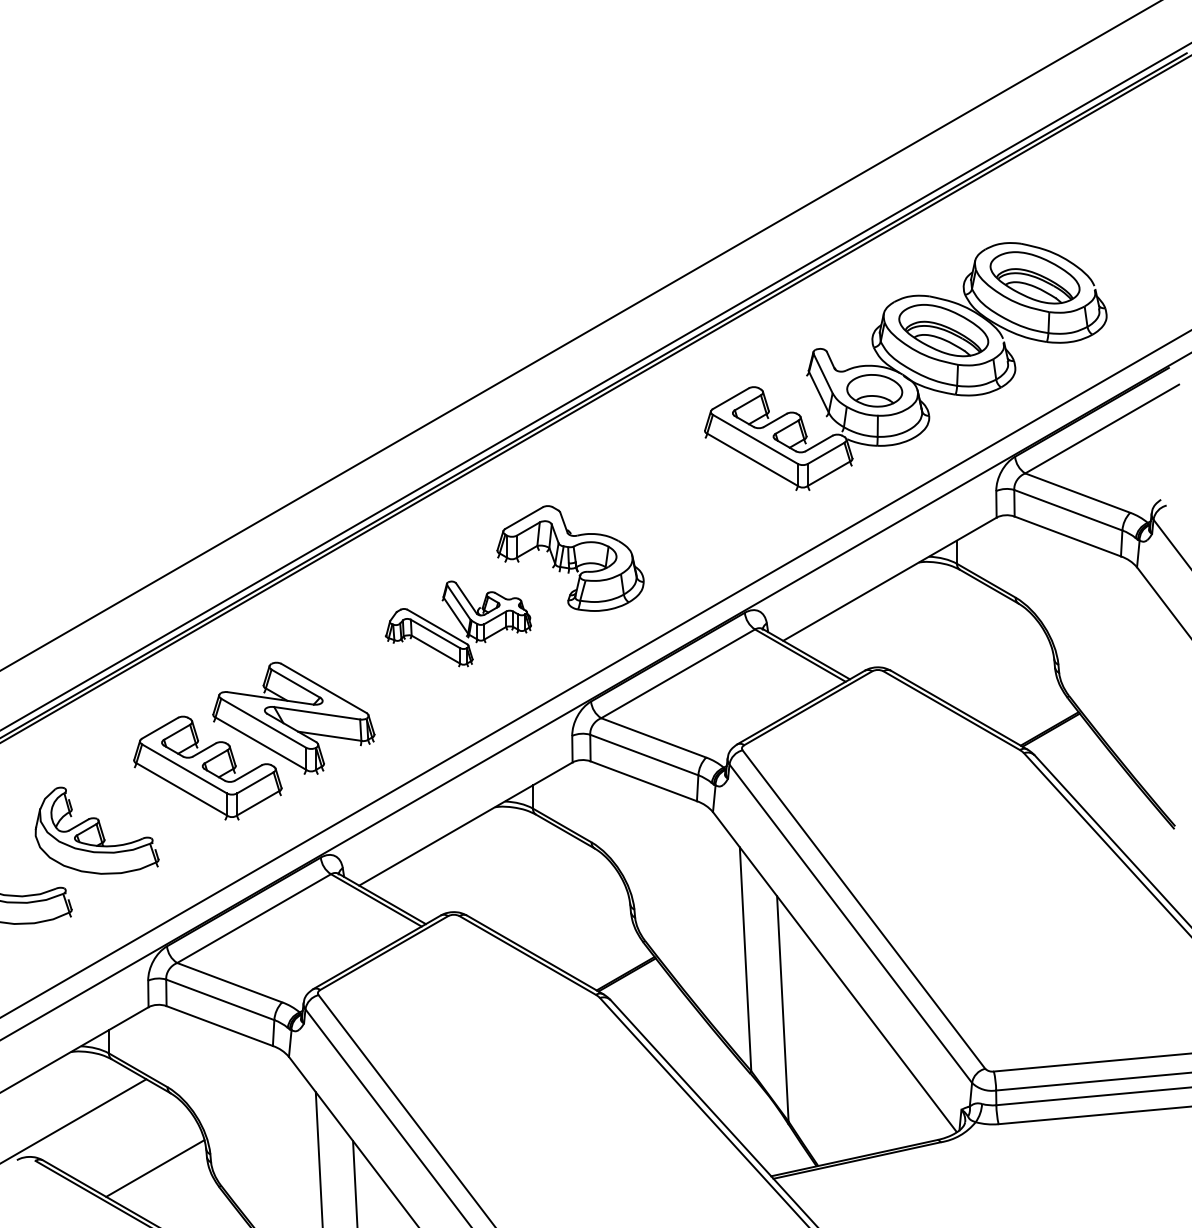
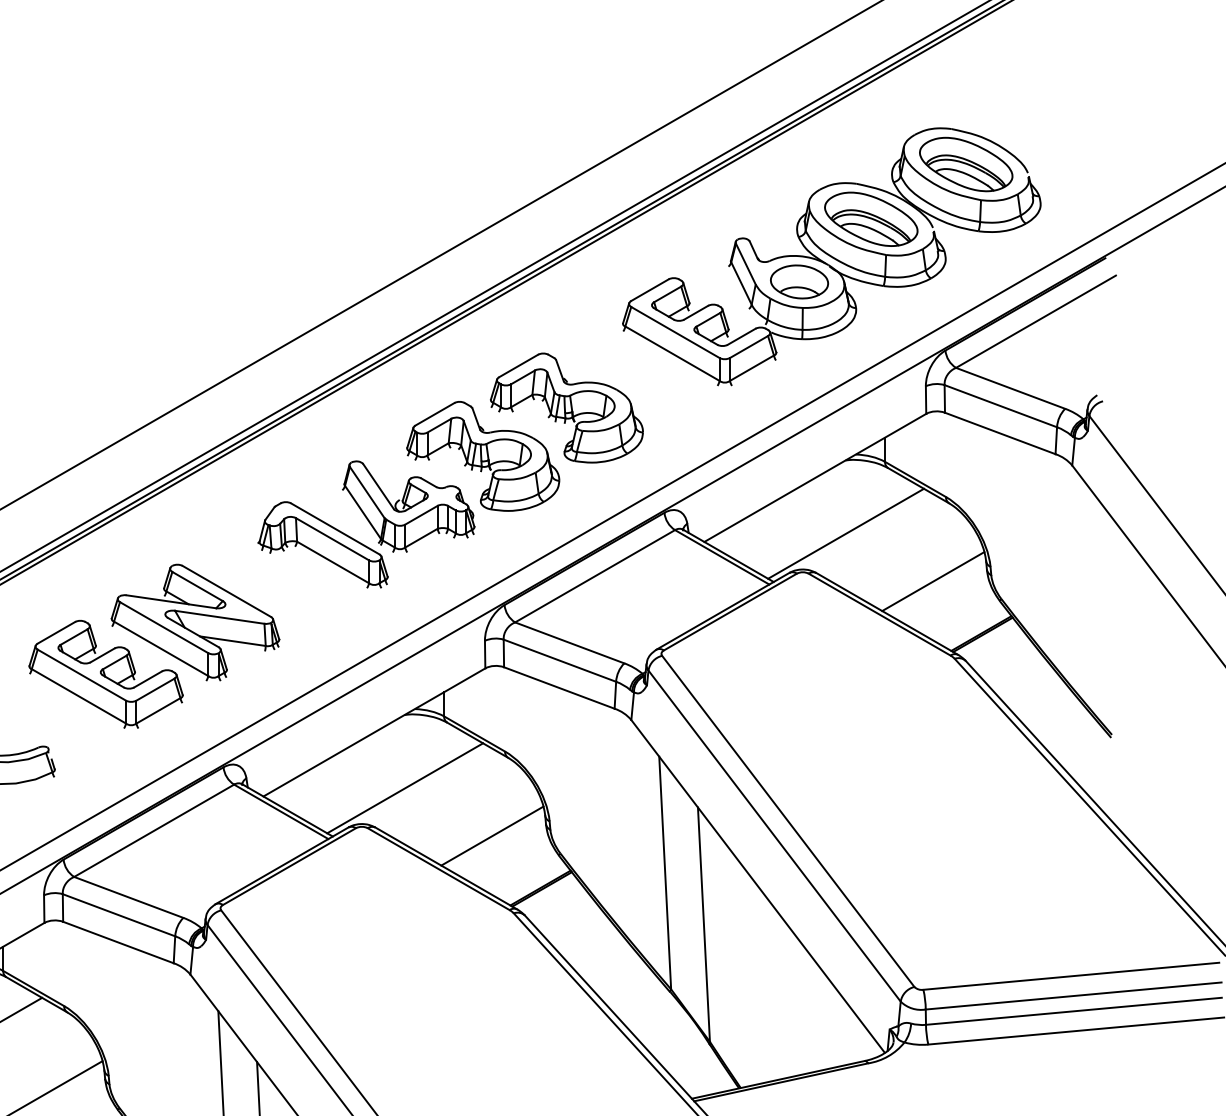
part: (651, 511) -> (567, 407), added
part: (458, 623) -> (366, 523), size x1.43
line: (919, 632) -> (846, 533), added
line: (1003, 678) -> (933, 581), added
line: (495, 877) -> (405, 788), added
line: (579, 923) -> (492, 835), added

